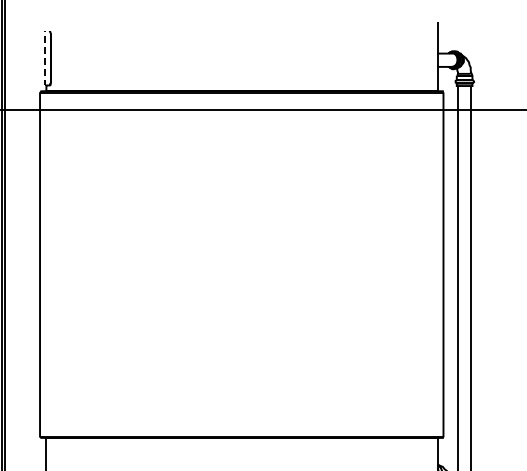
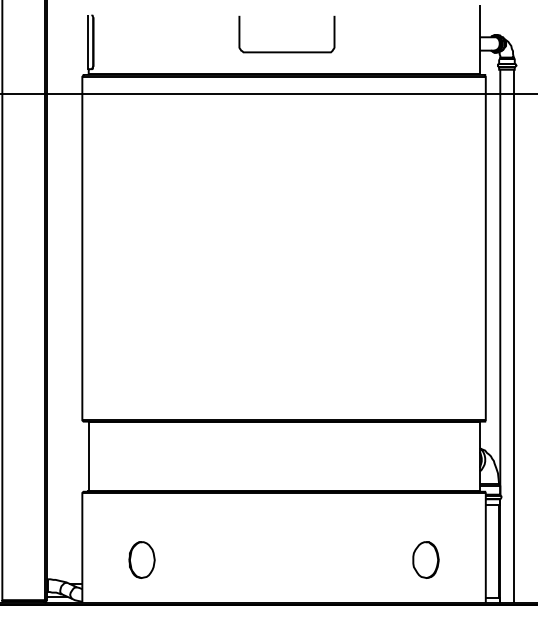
line: (45, 59) -> (87, 43), dashed -> solid
curve: (244, 67) -> (286, 51), added

